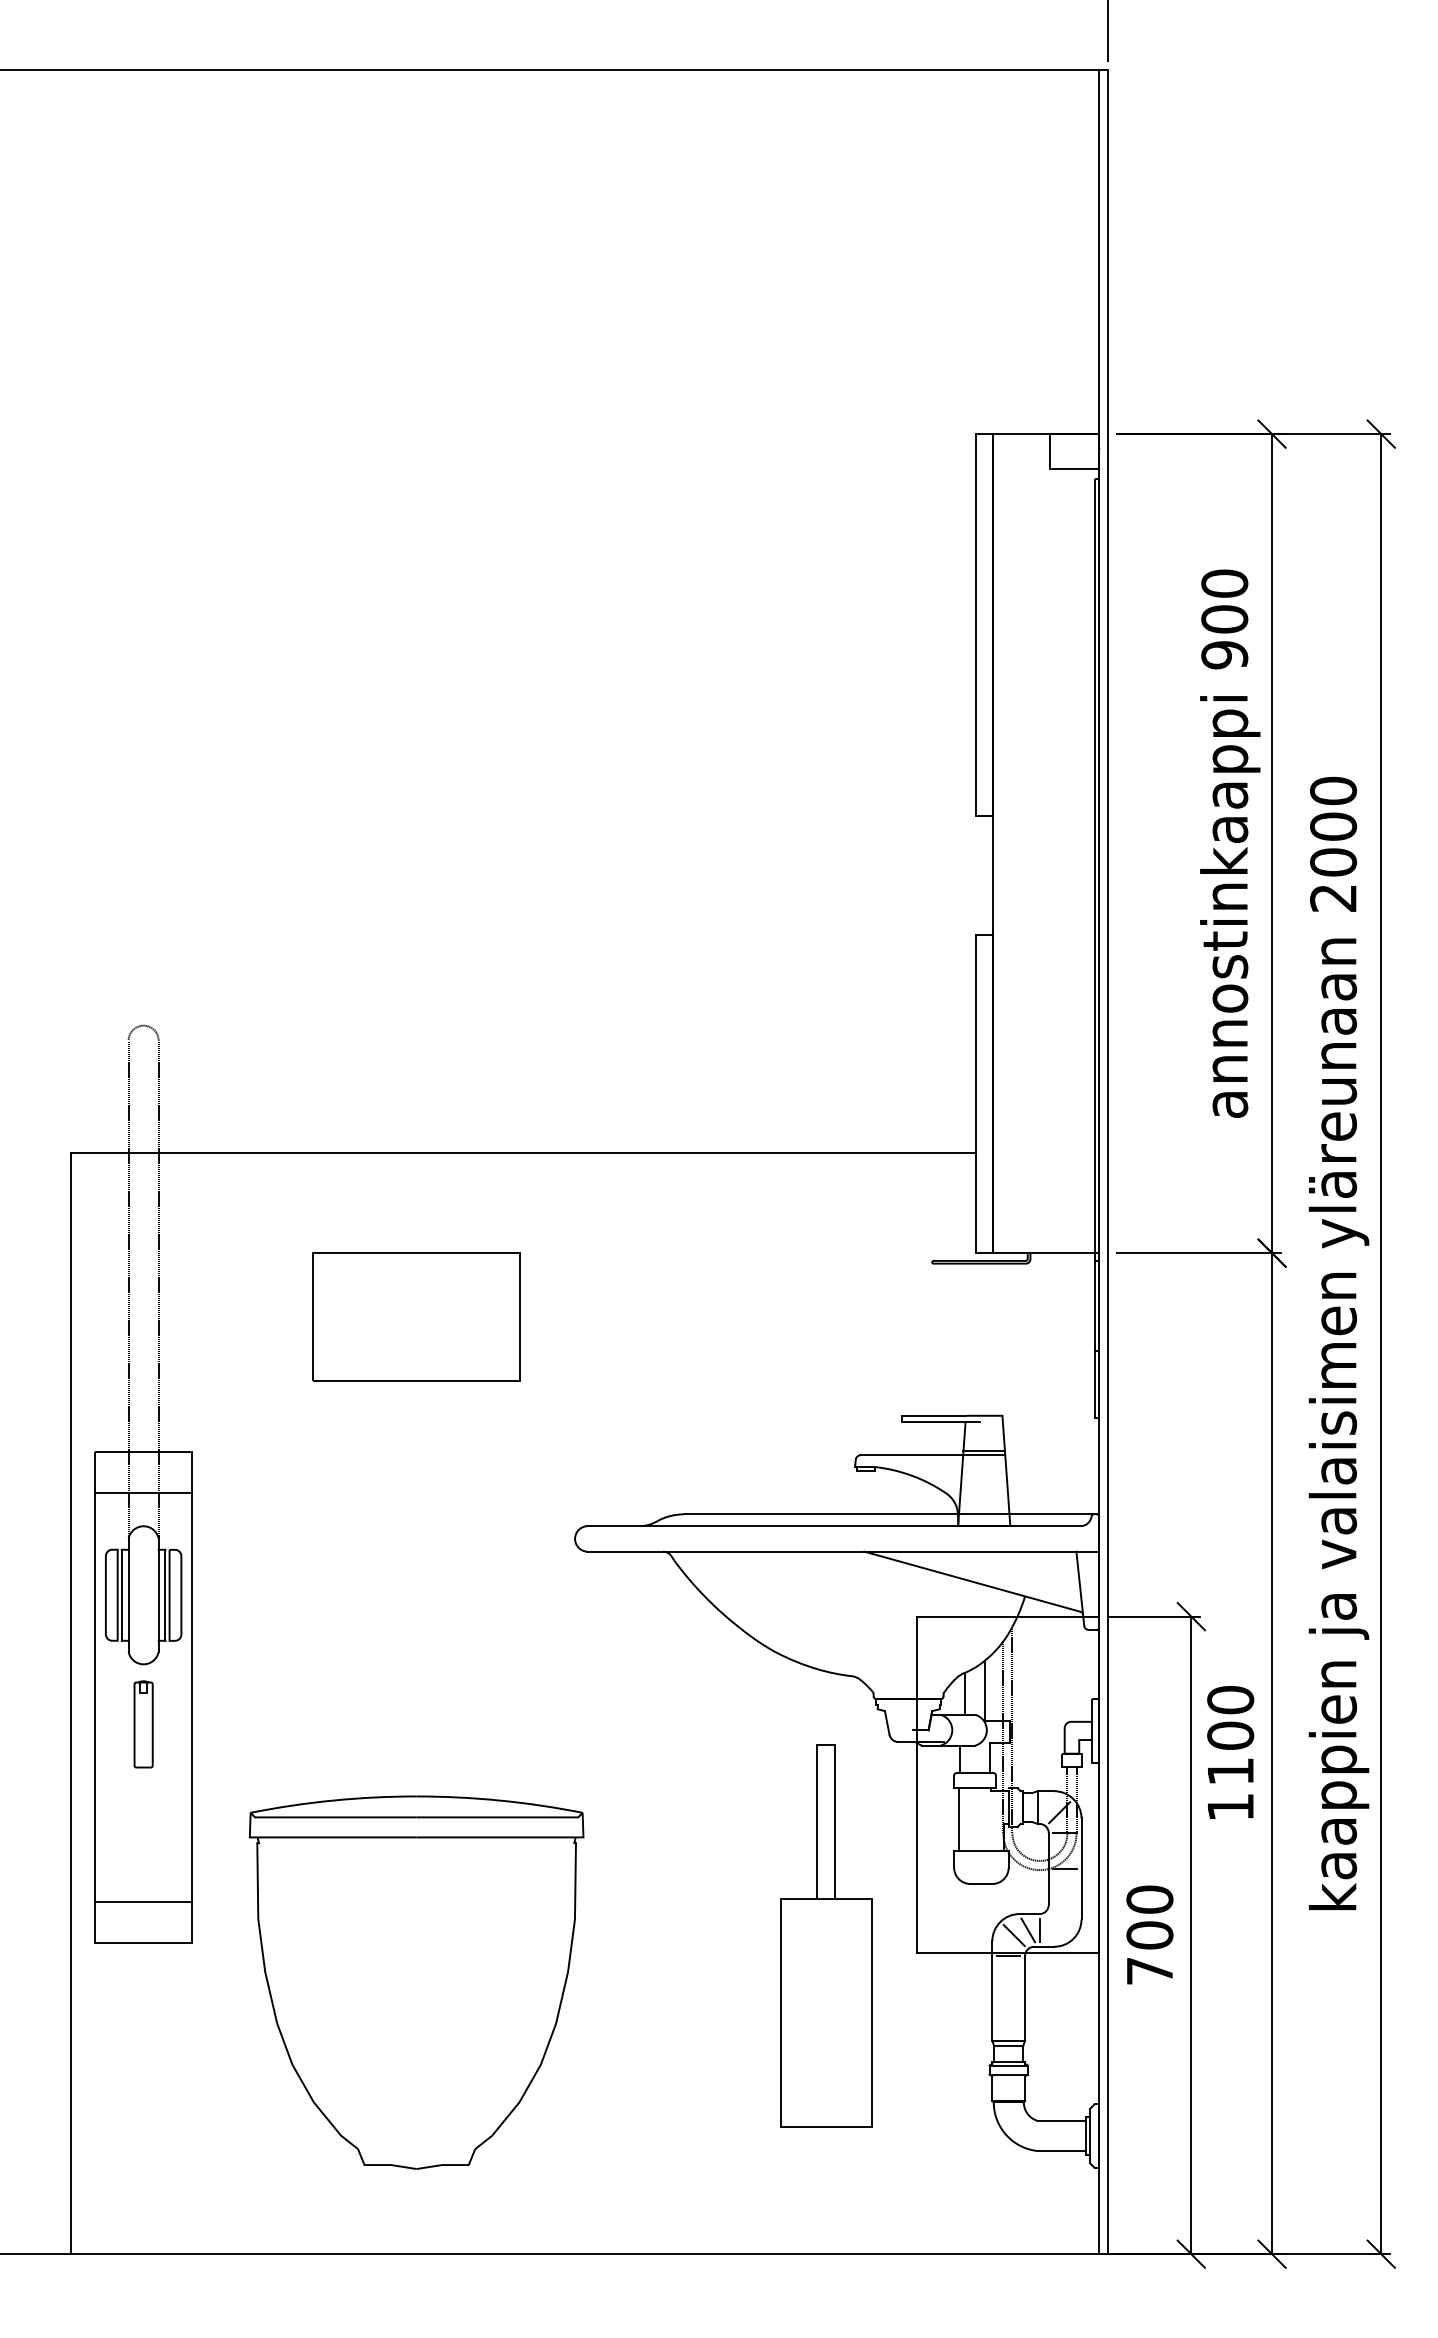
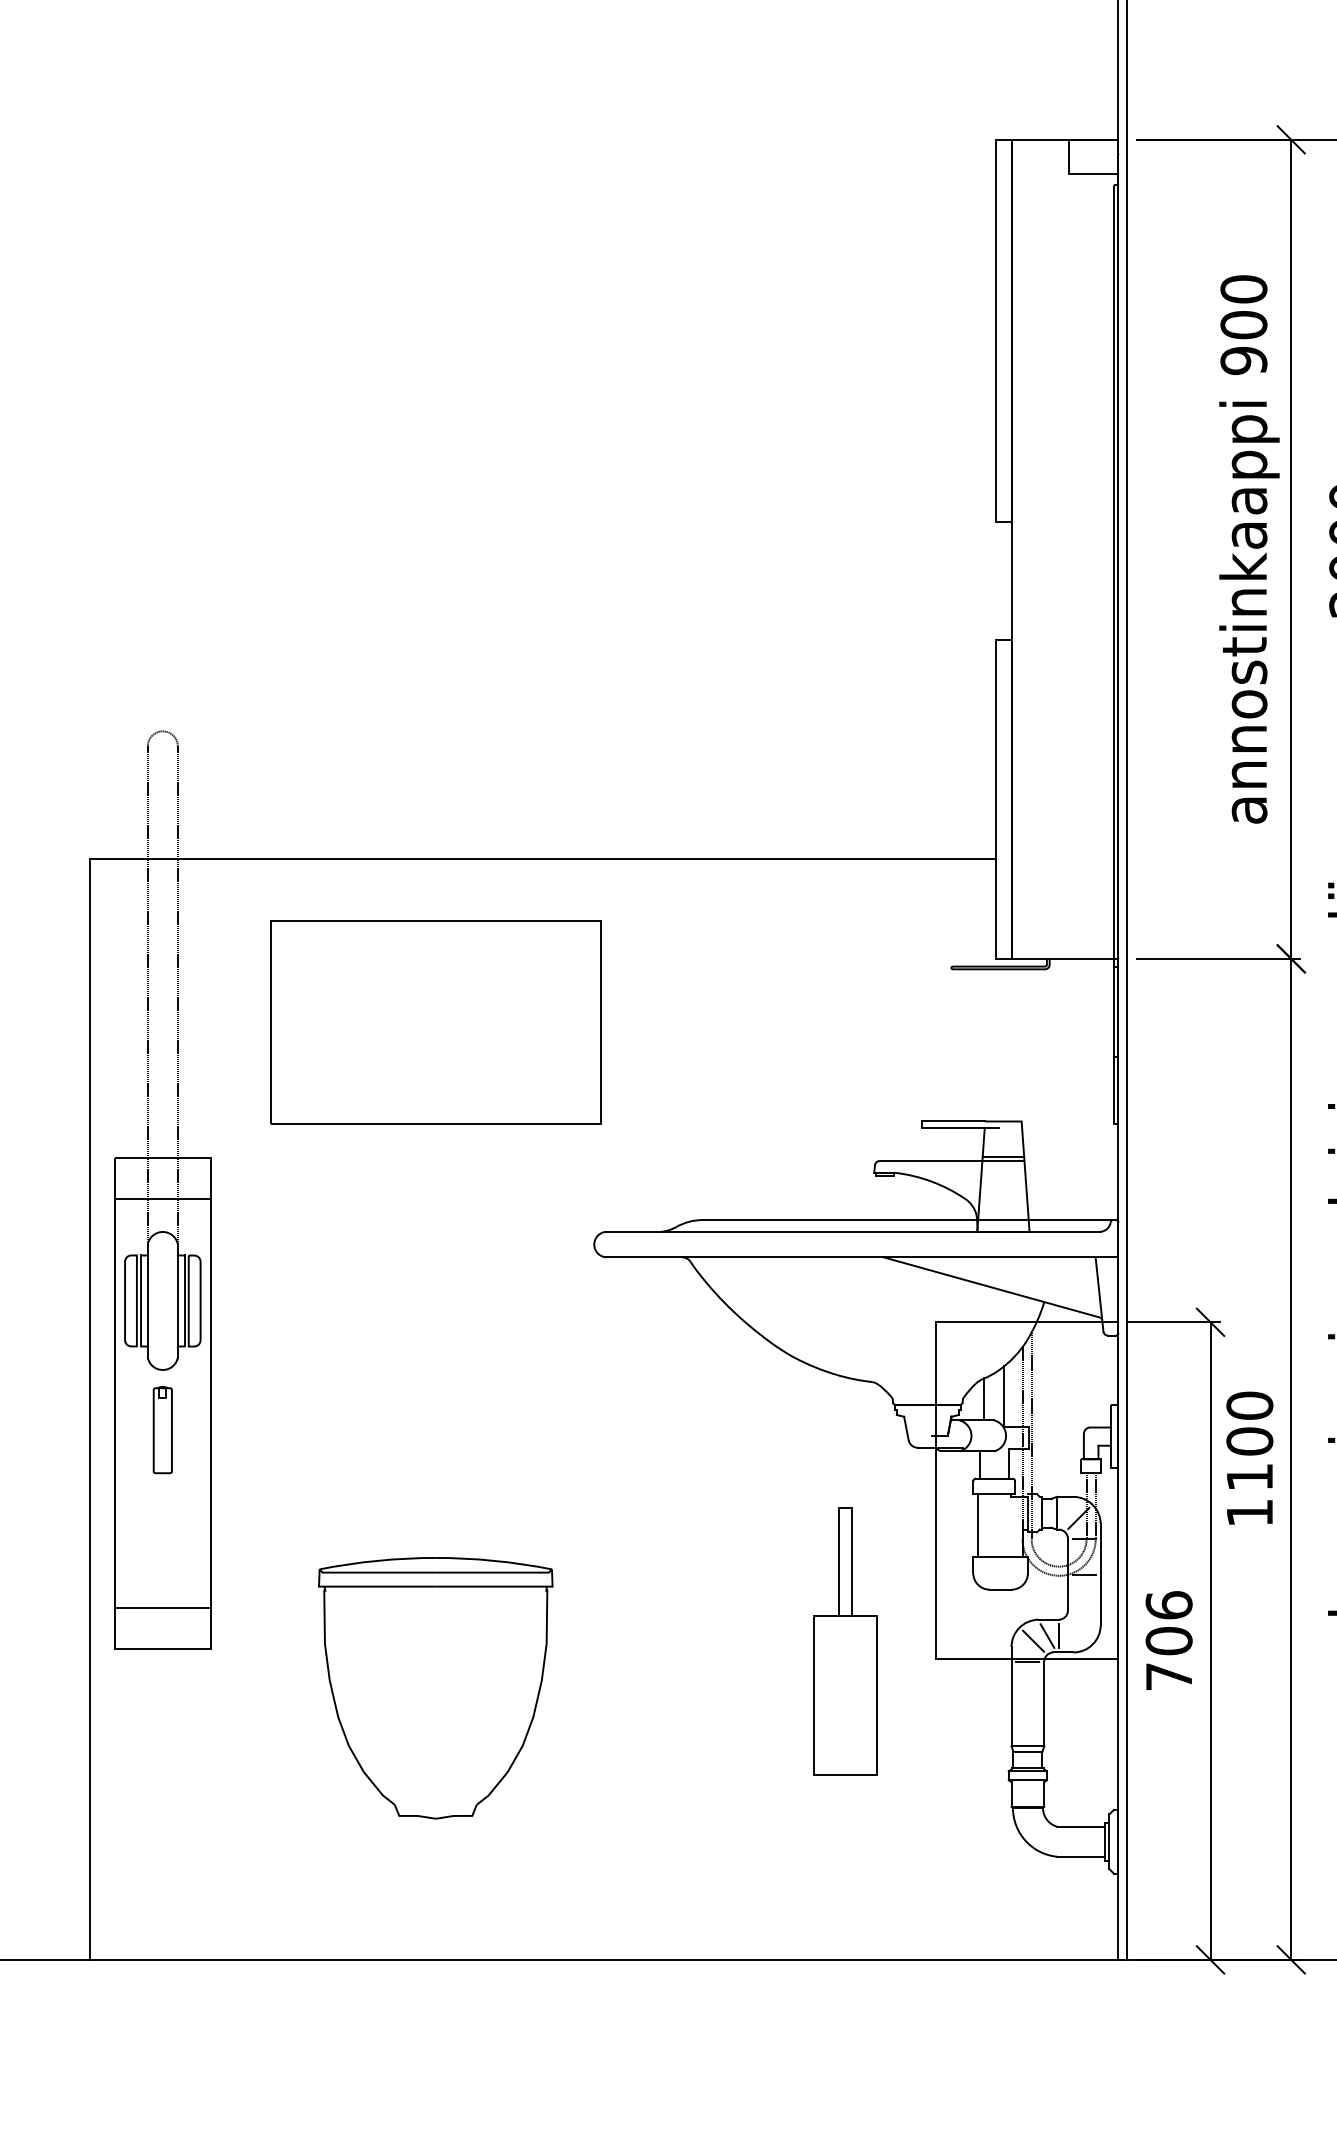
part: (416, 1316) -> (435, 1022), size x1.6
text: (1149, 1899) -> (1168, 1605), 700 -> 706
part: (826, 1935) -> (845, 1641), size x0.7
part: (416, 1982) -> (435, 1688), size x0.7

